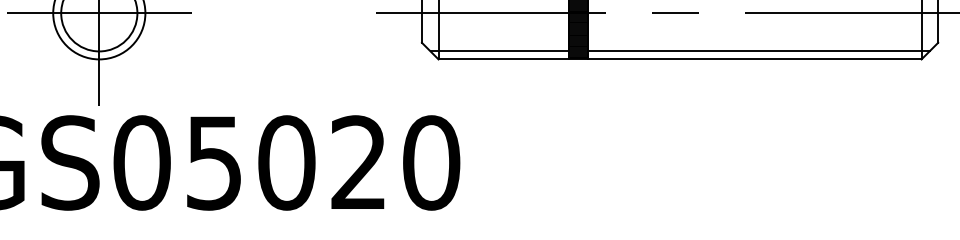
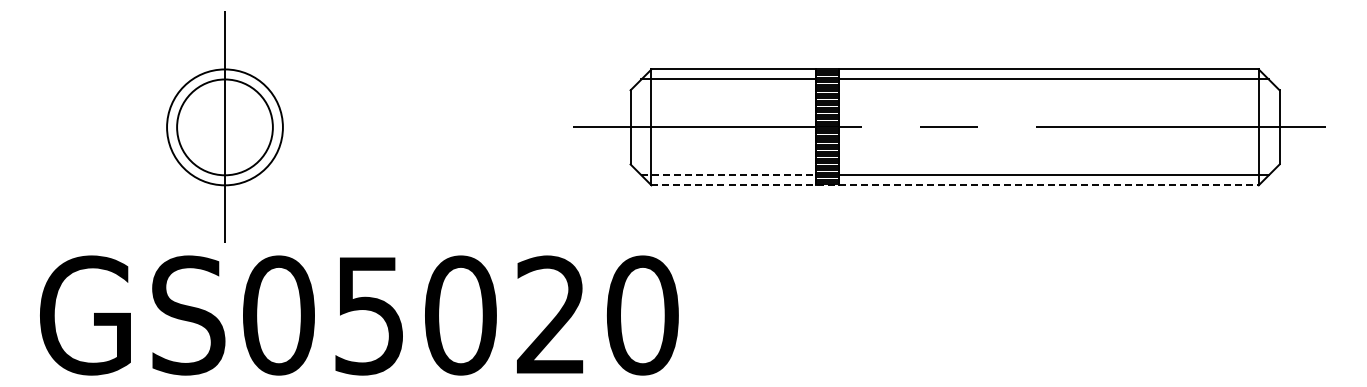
line: (98, 13) -> (224, 127), removed
line: (500, 51) -> (729, 175), solid -> dashed
line: (680, 59) -> (955, 185), solid -> dashed

